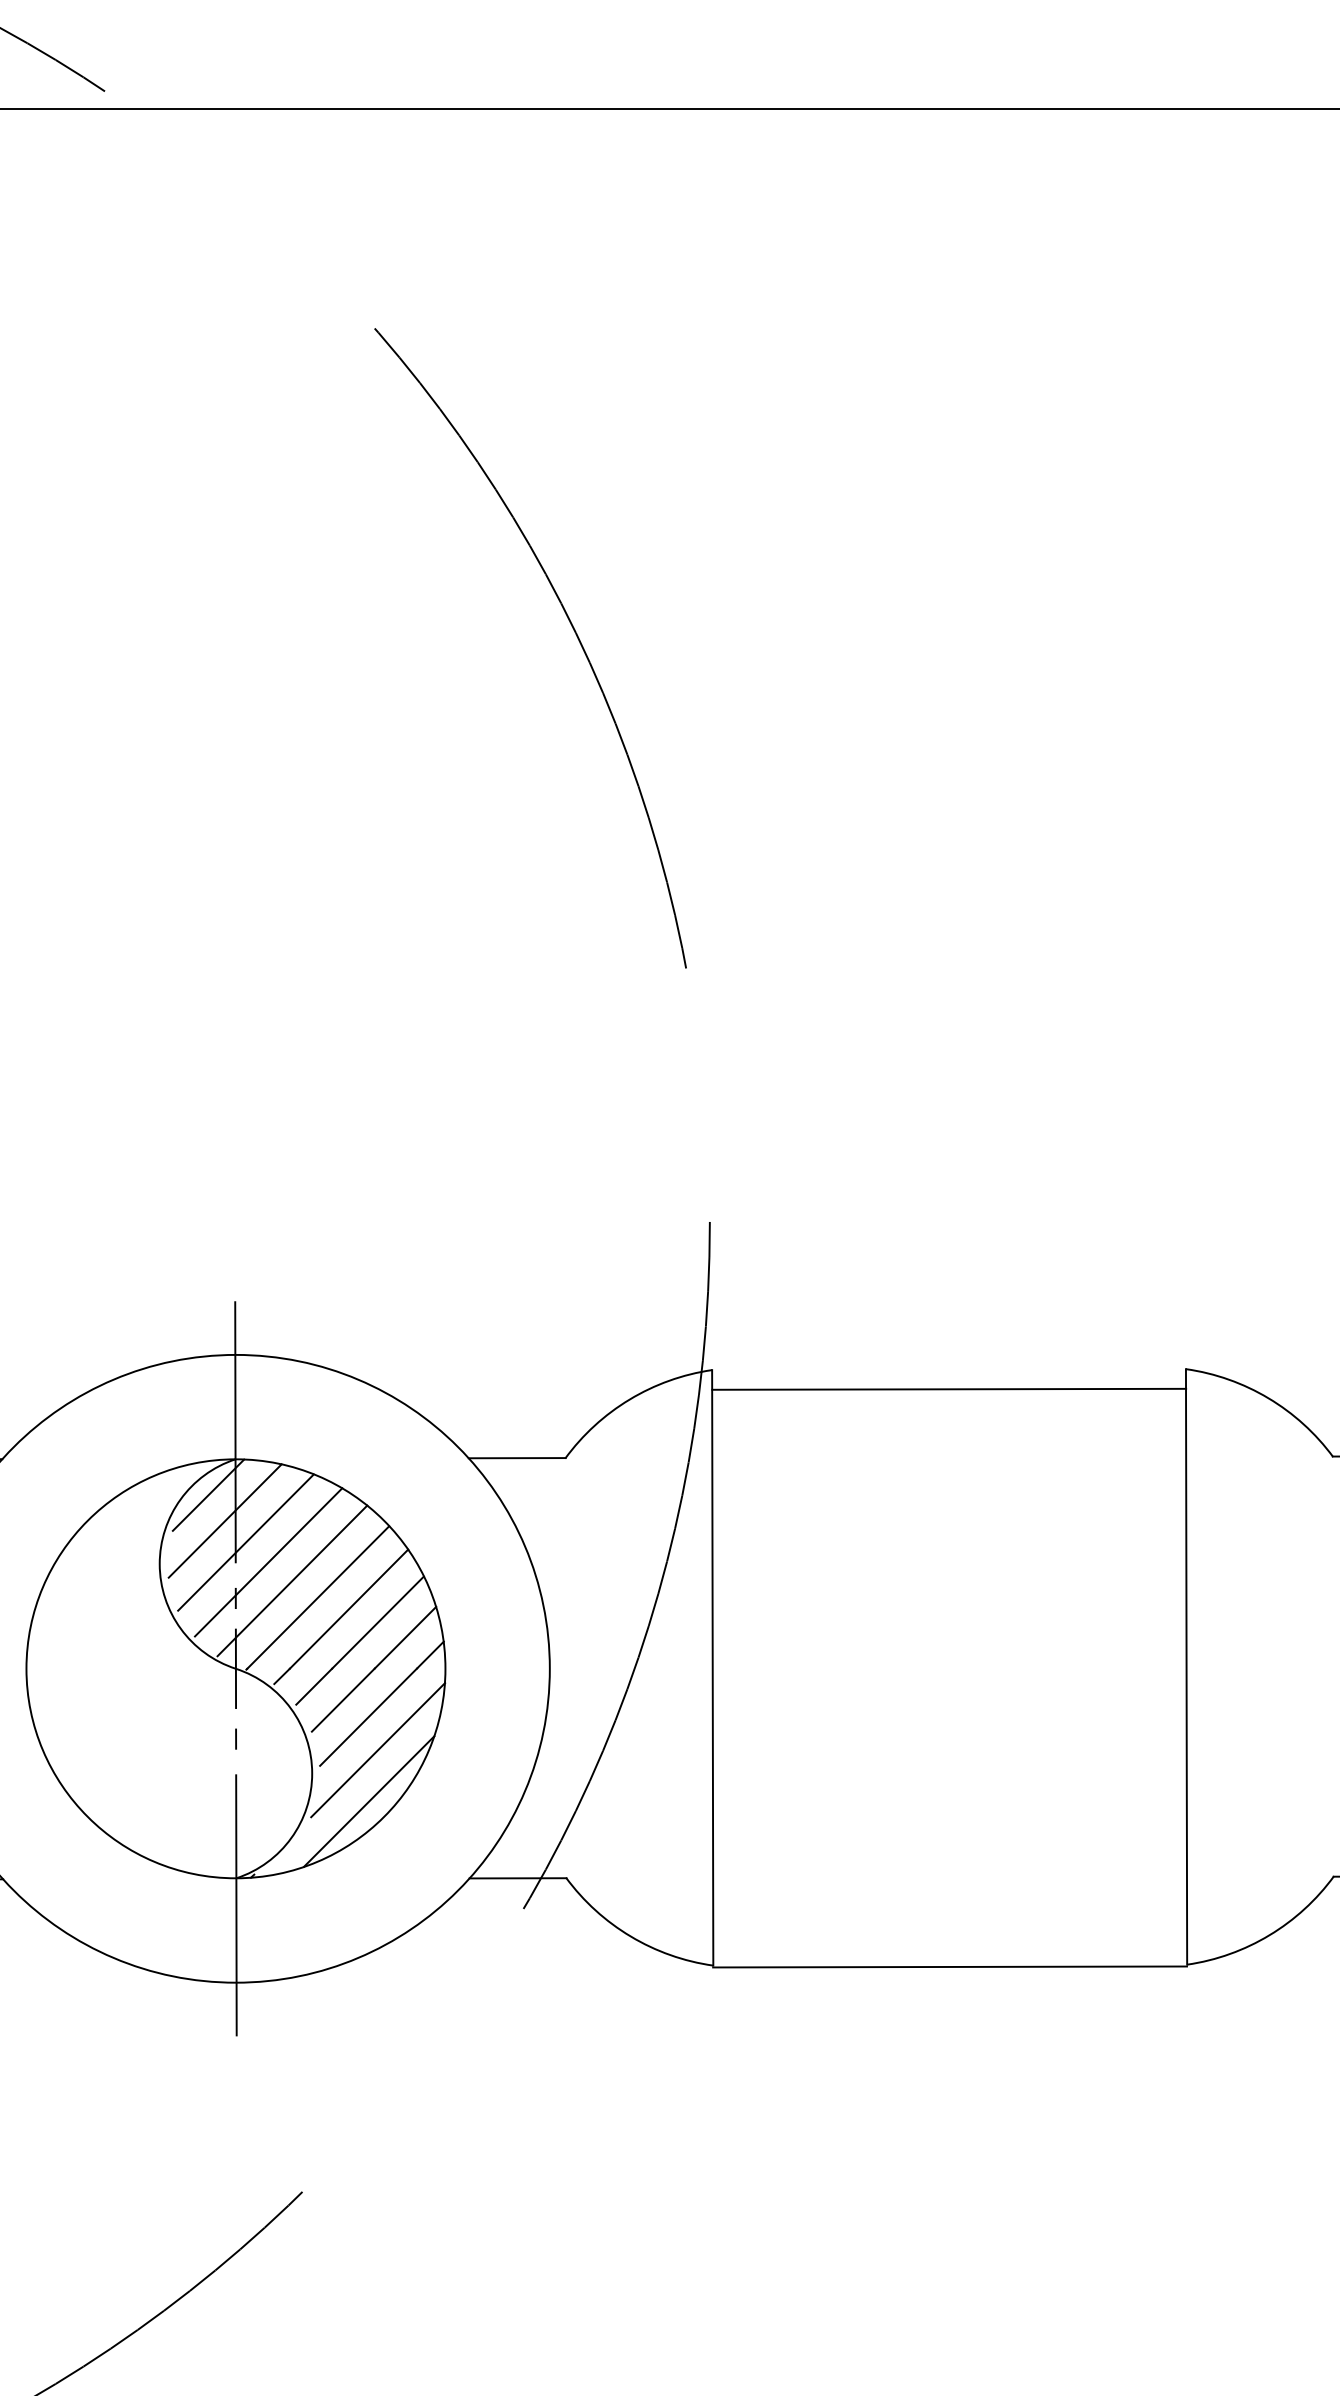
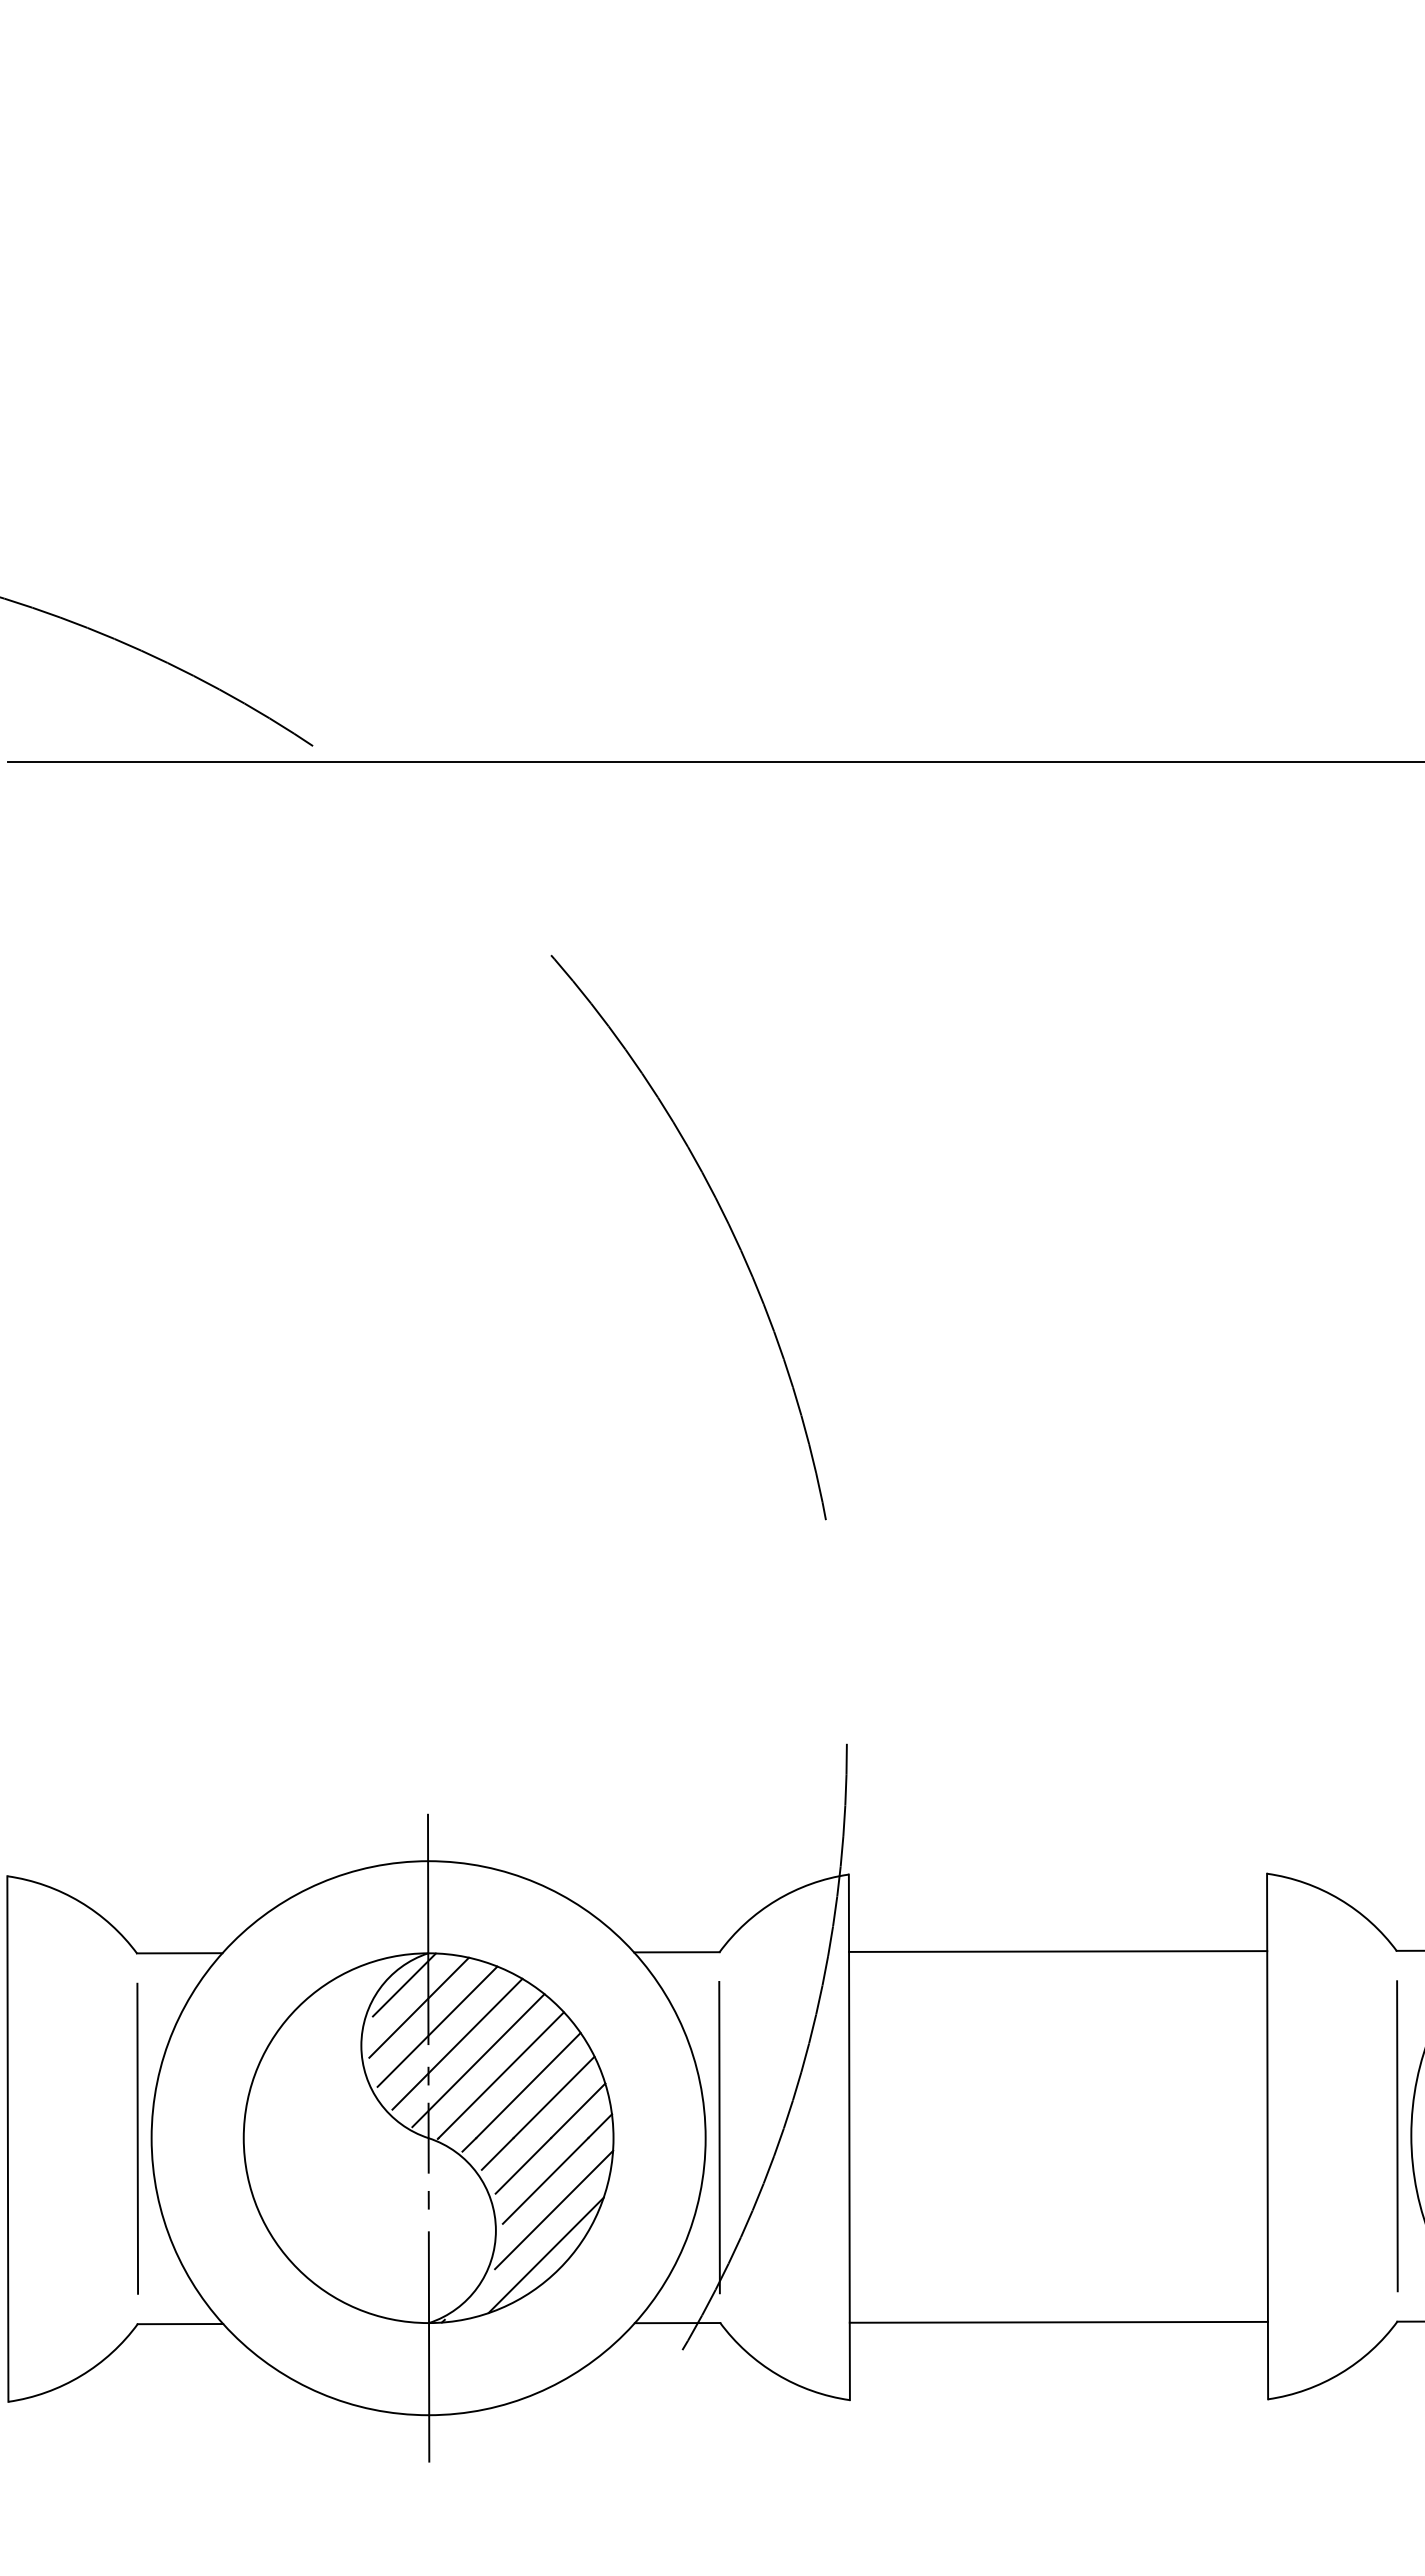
line: (949, 1389) -> (1058, 1951), moved
line: (1333, 1666) -> (1397, 2136), added
line: (565, 1668) -> (719, 2137), added
line: (949, 1966) -> (1058, 2321), moved

